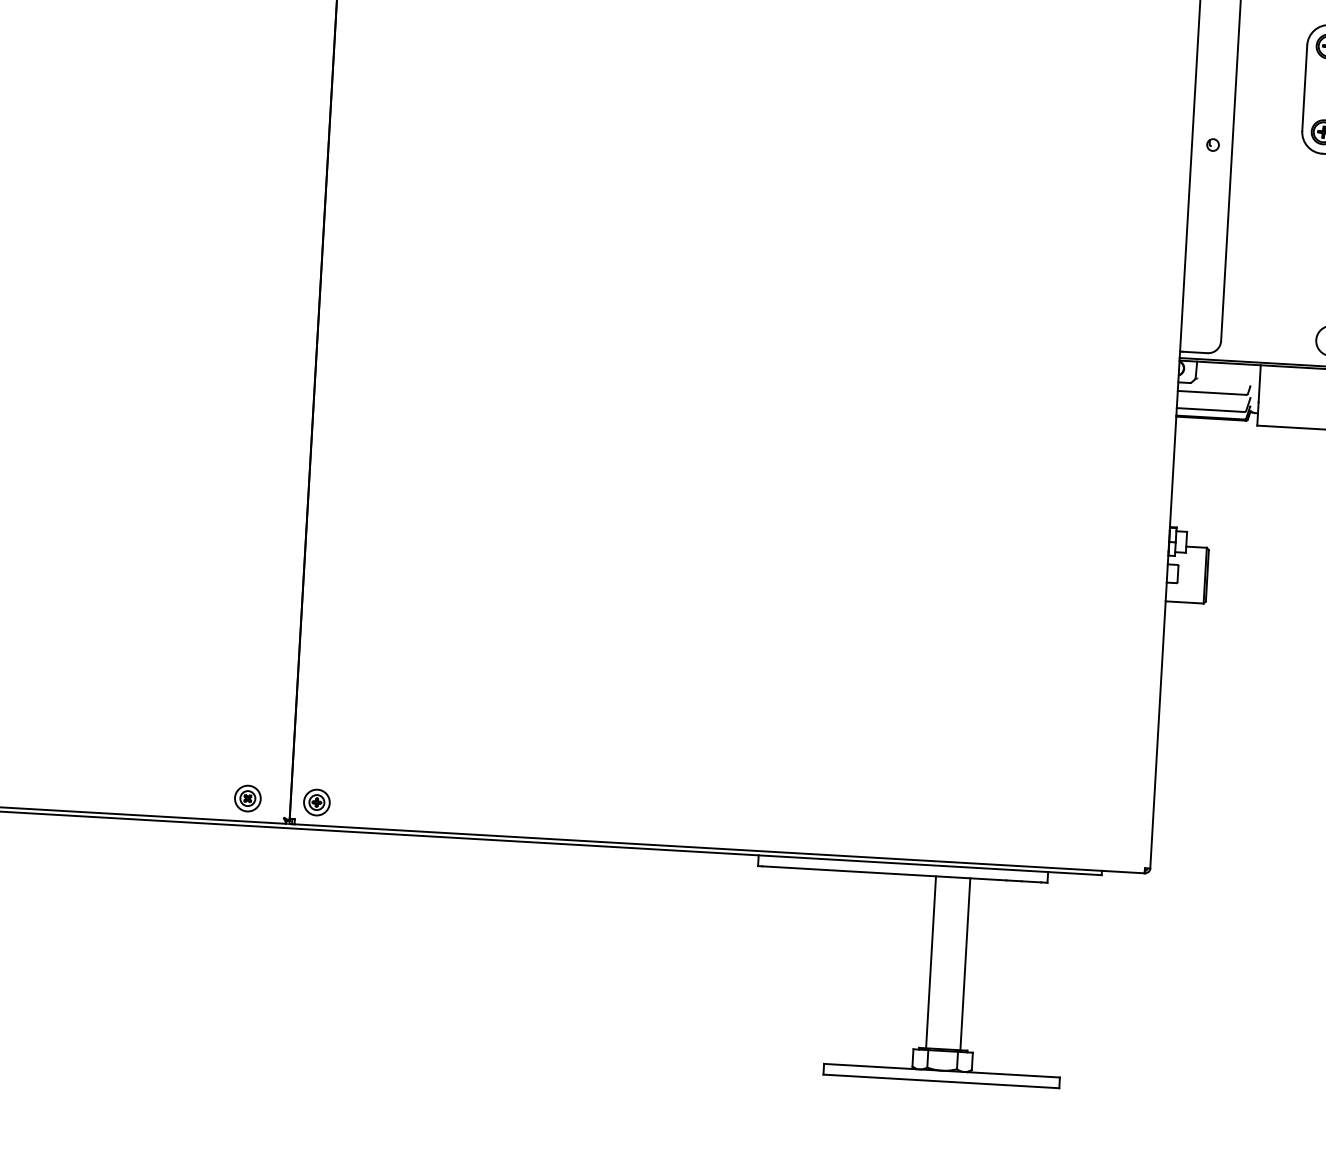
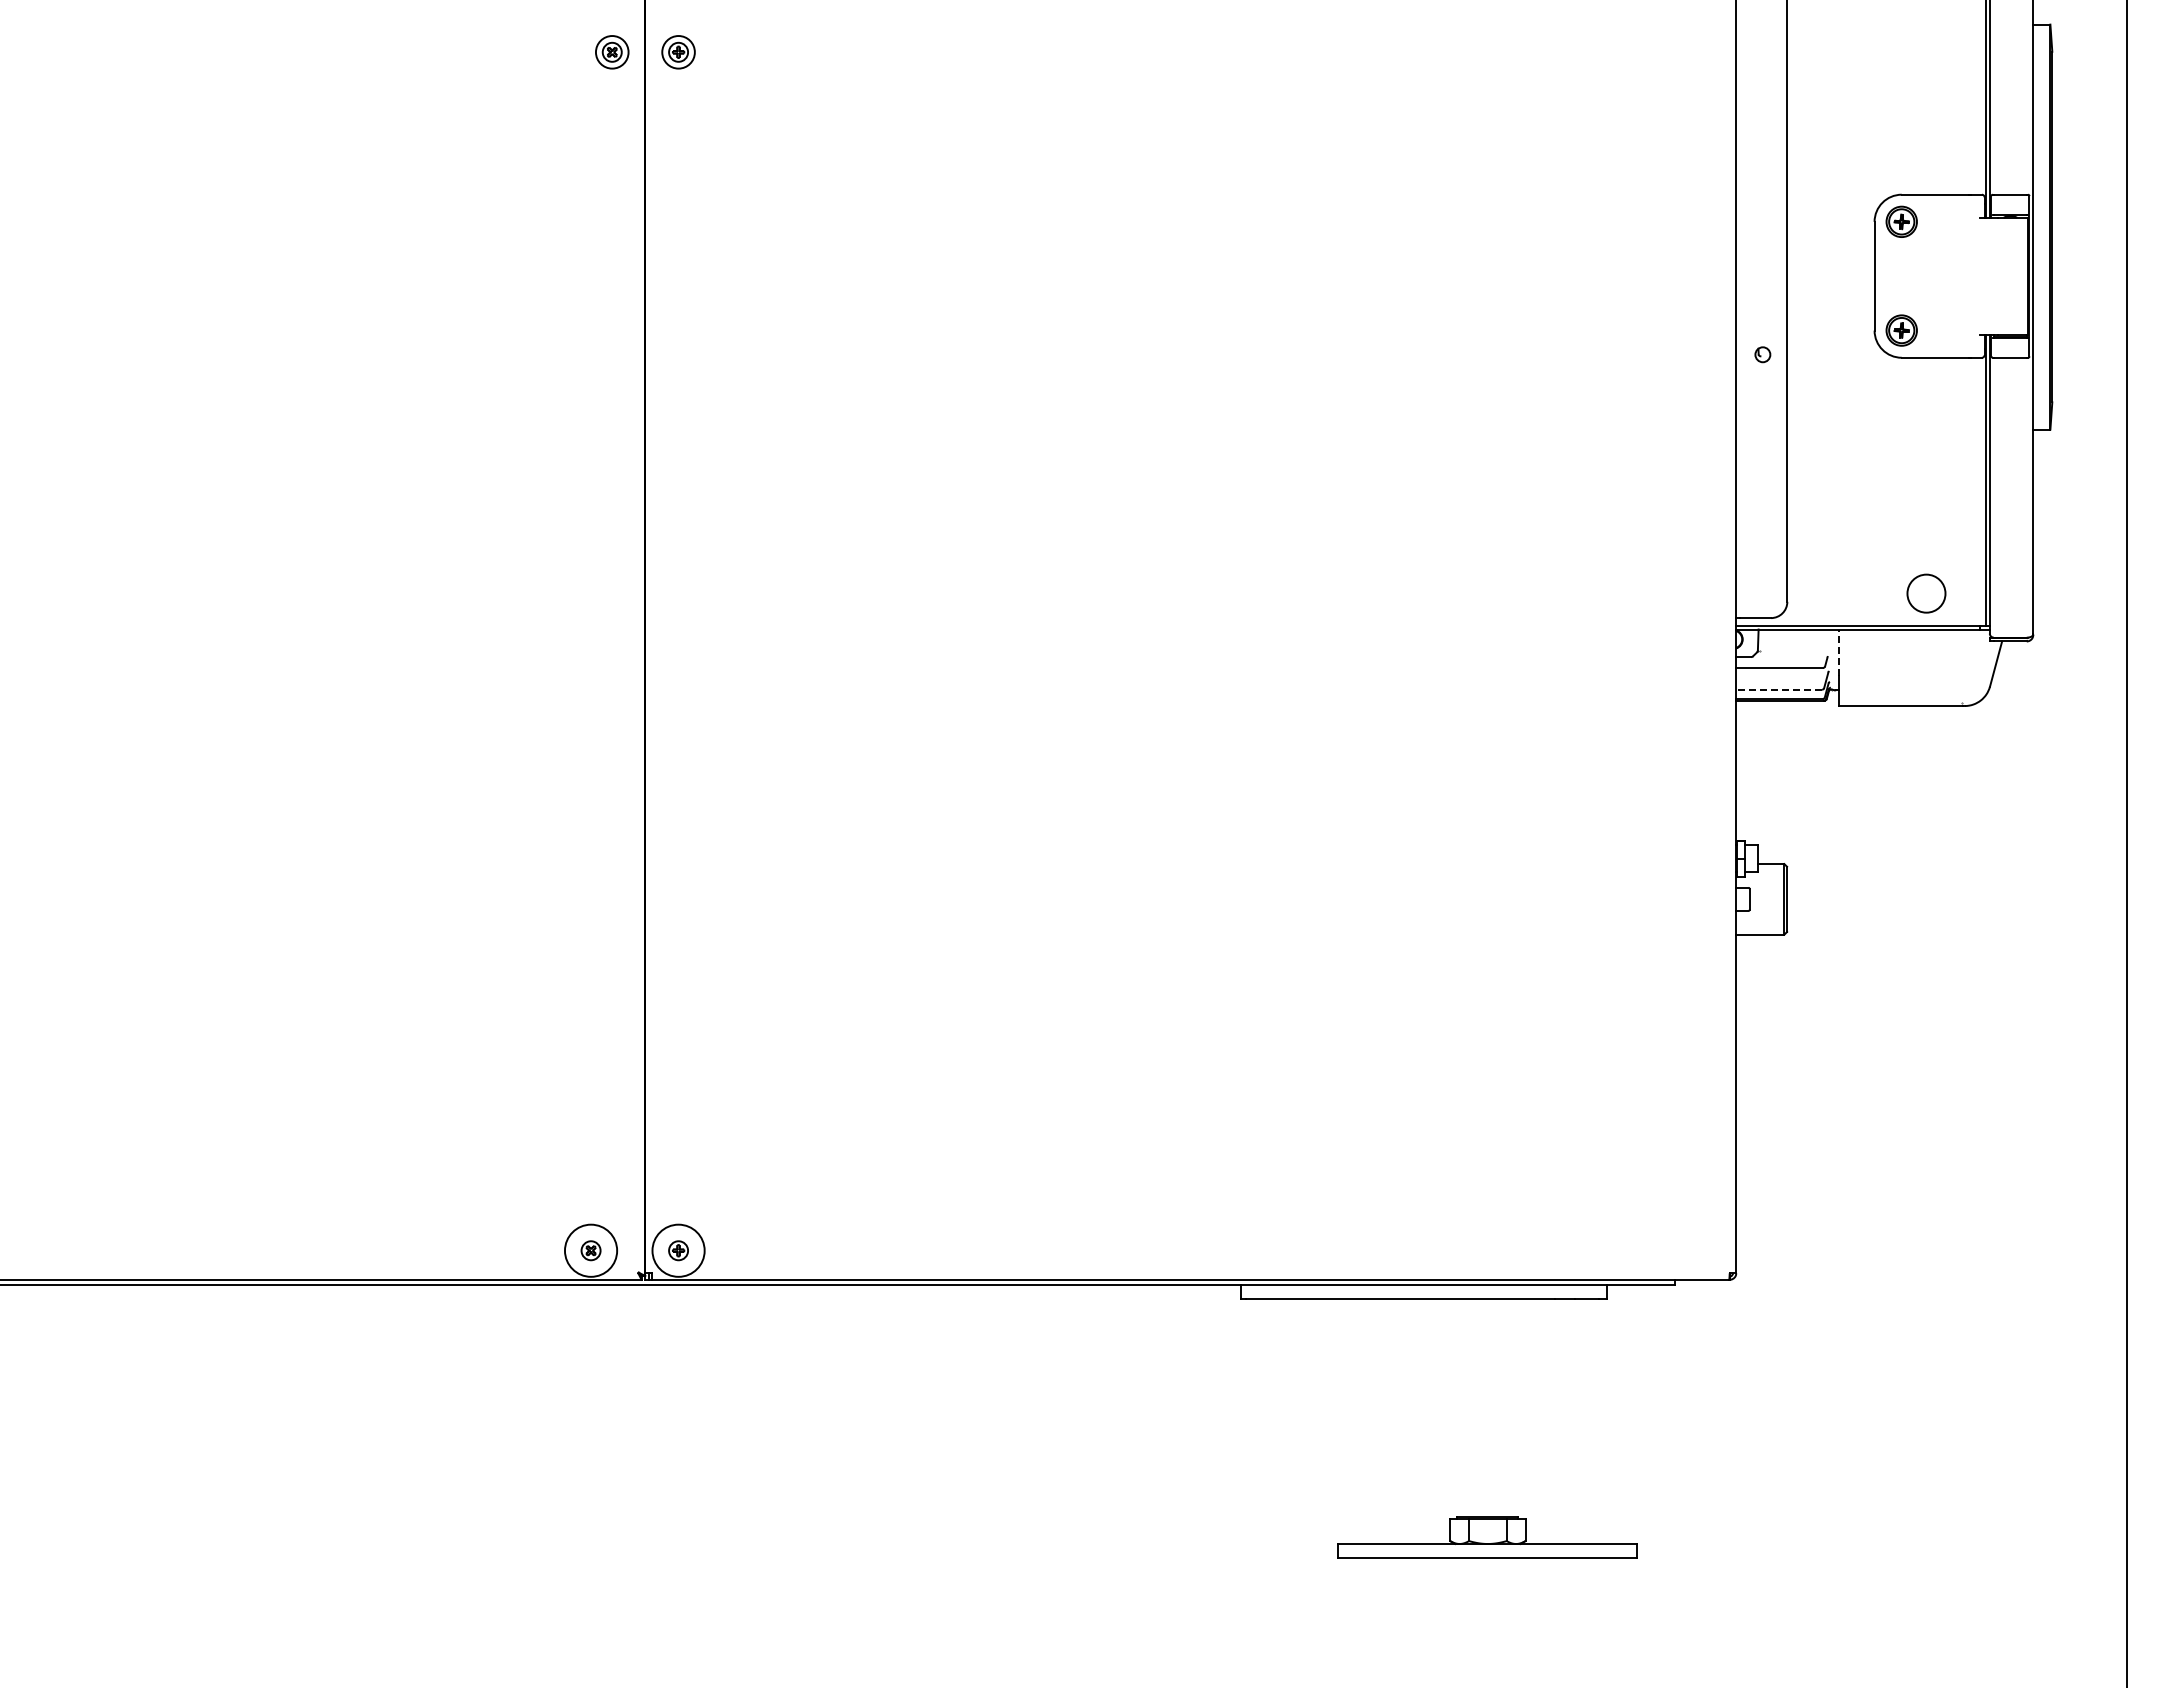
line: (1259, 383) -> (1839, 652), solid -> dashed
line: (1210, 409) -> (1779, 689), solid -> dashed
circle: (247, 798) -> (590, 1250), size x1.6
circle: (316, 802) -> (678, 1250), size x1.6
line: (931, 962) -> (1466, 1407), removed
line: (965, 964) -> (1509, 1407), removed

